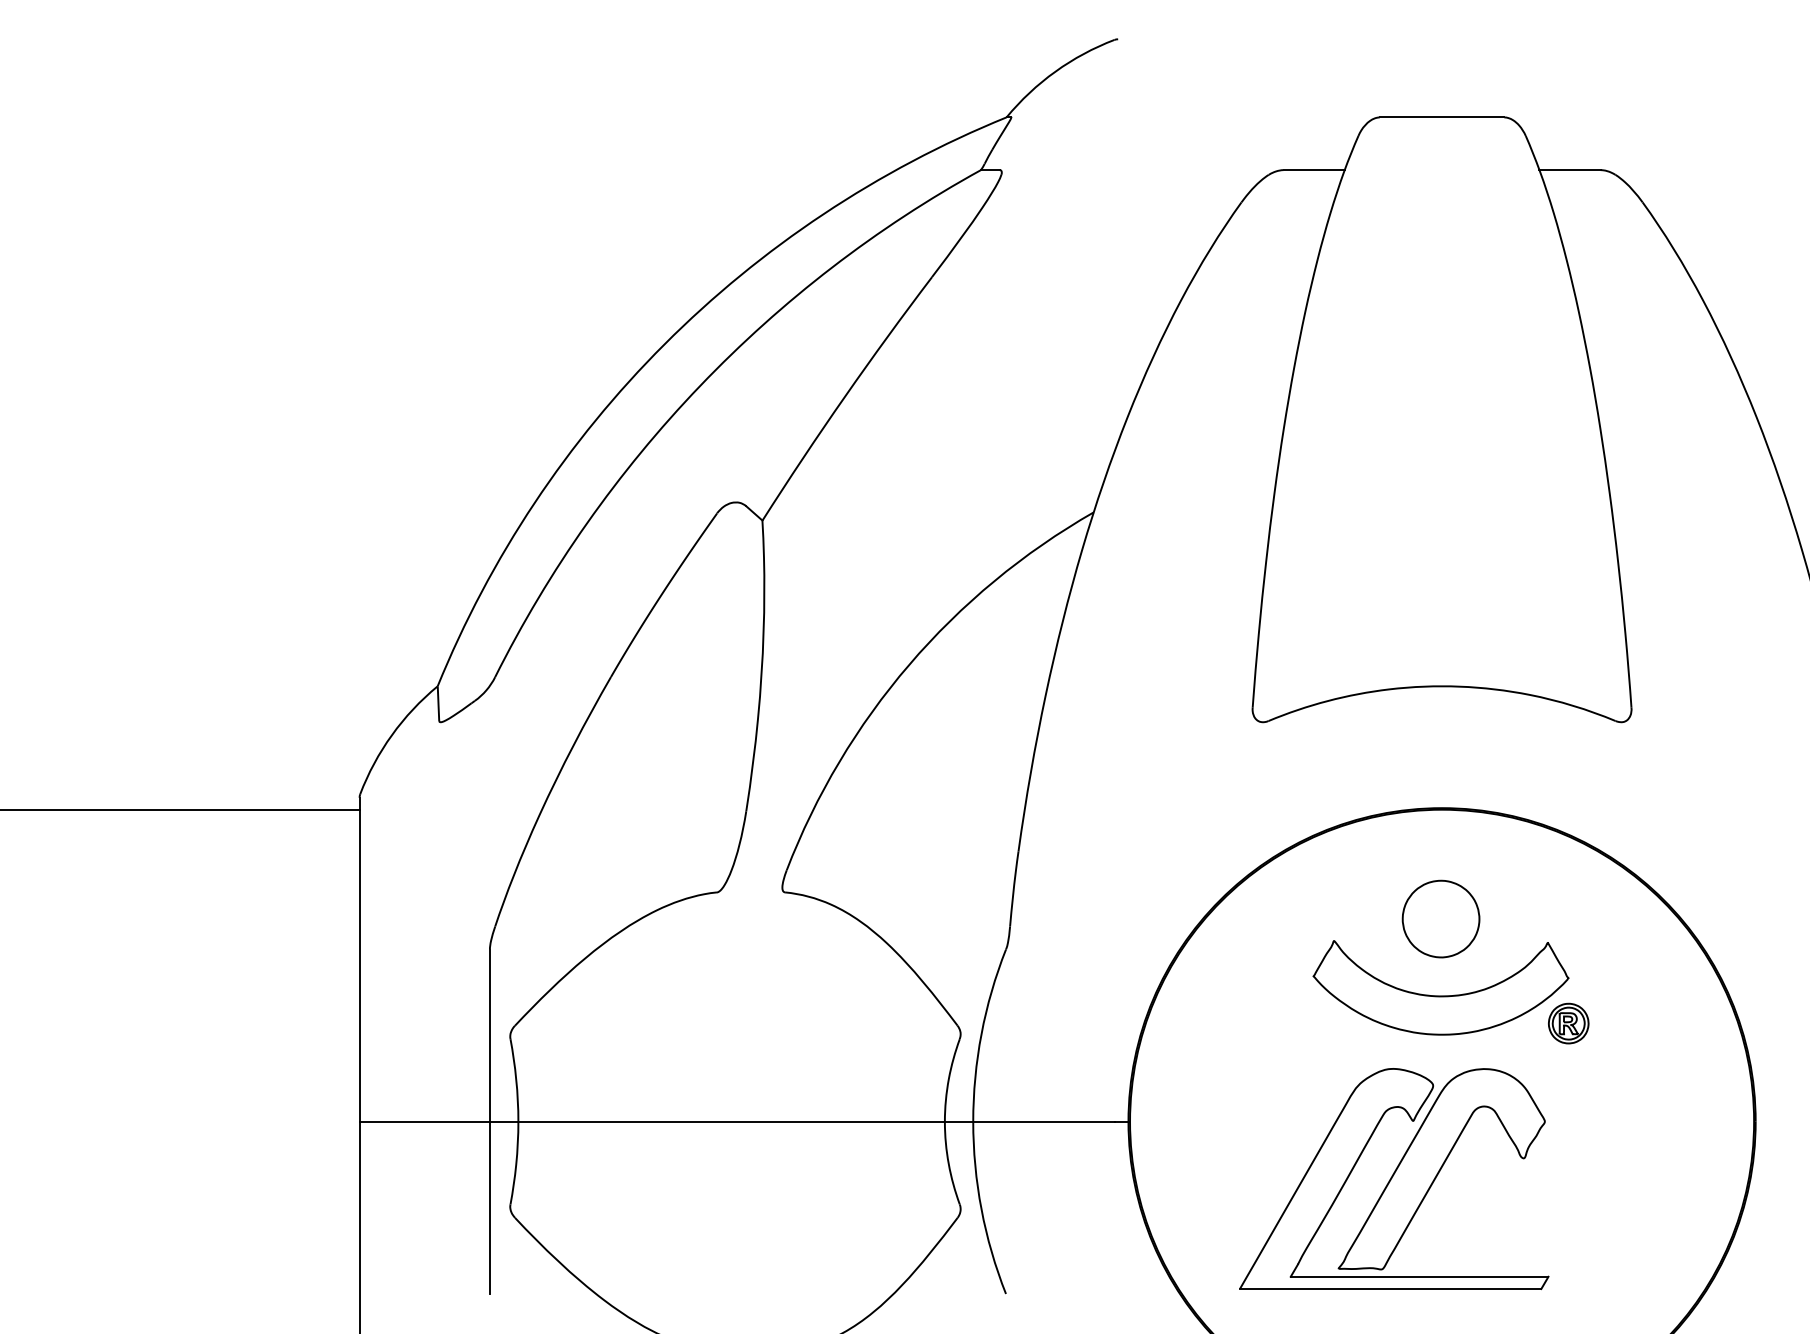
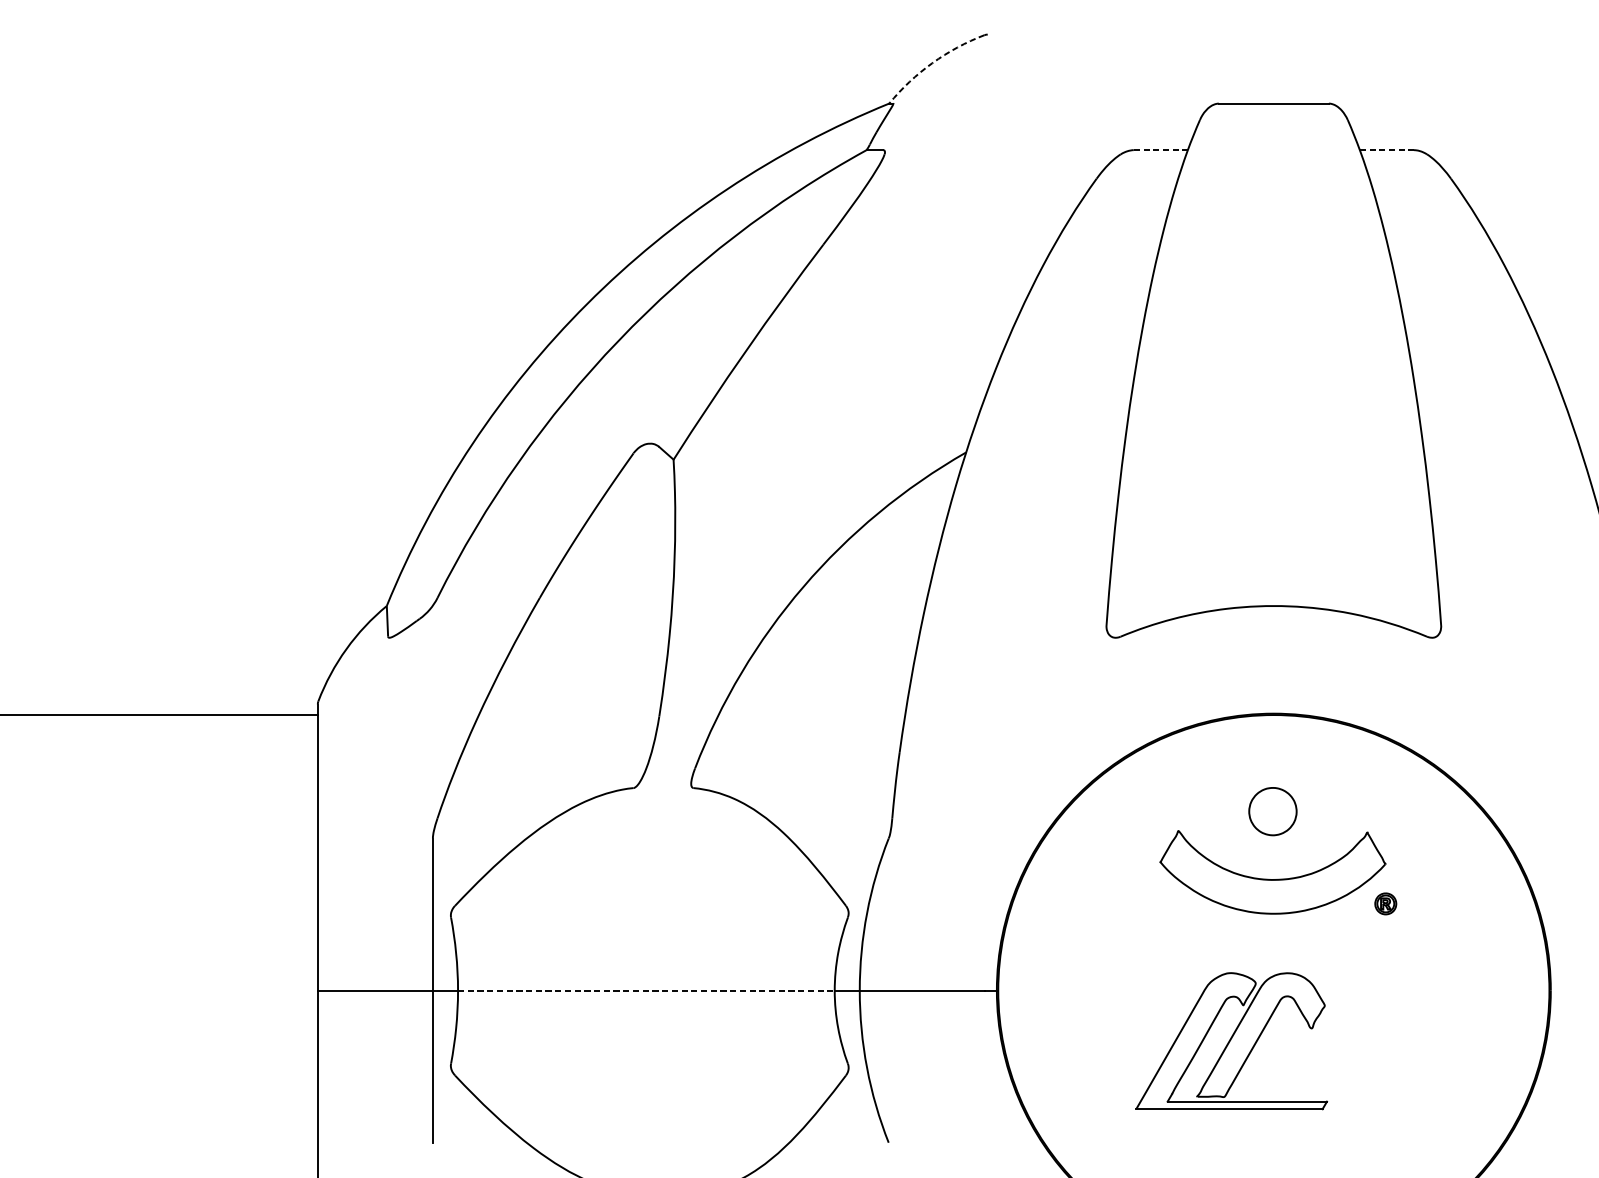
arc: (1055, 71) -> (932, 63), solid -> dashed
line: (1314, 170) -> (1161, 150), solid -> dashed
line: (1570, 170) -> (1387, 150), solid -> dashed
part: (1440, 918) -> (1272, 811), size x0.7
part: (1568, 1023) -> (1385, 903), size x0.6
line: (732, 1121) -> (647, 990), solid -> dashed
part: (1394, 1178) -> (1231, 1040), size x0.7

